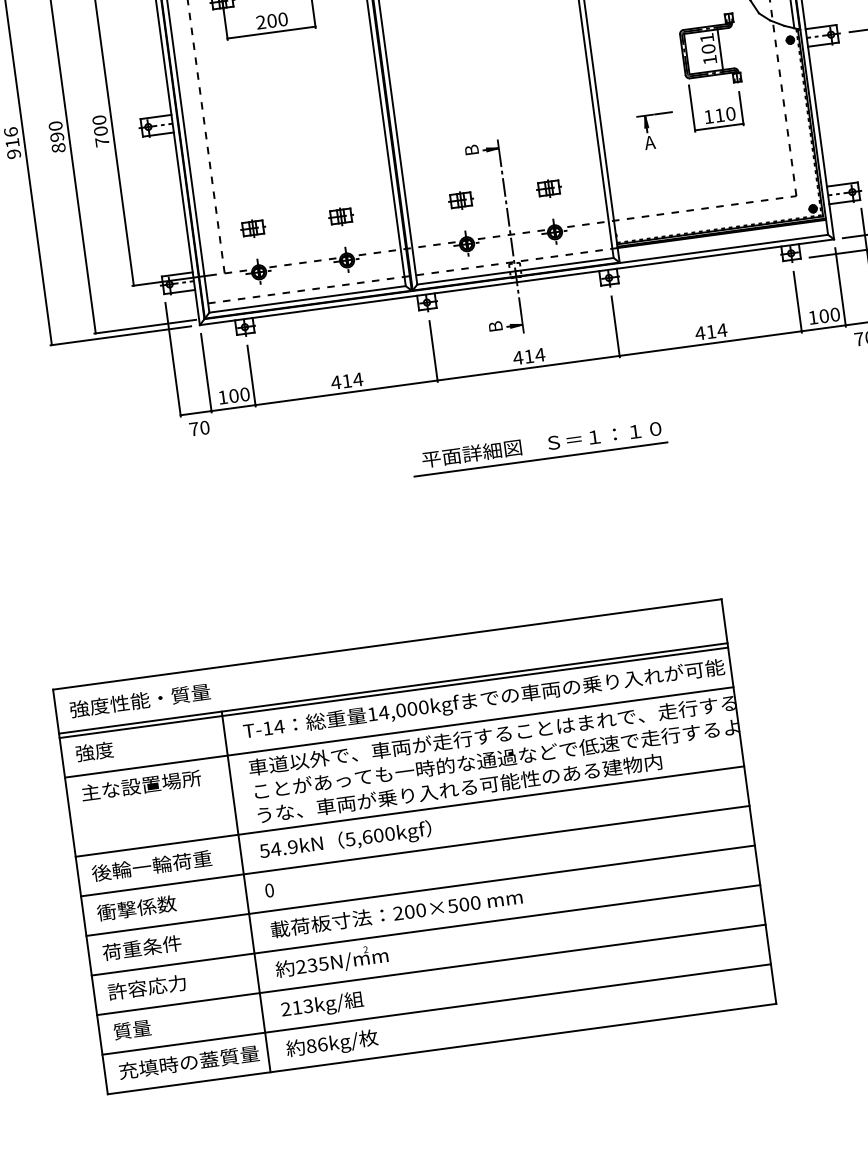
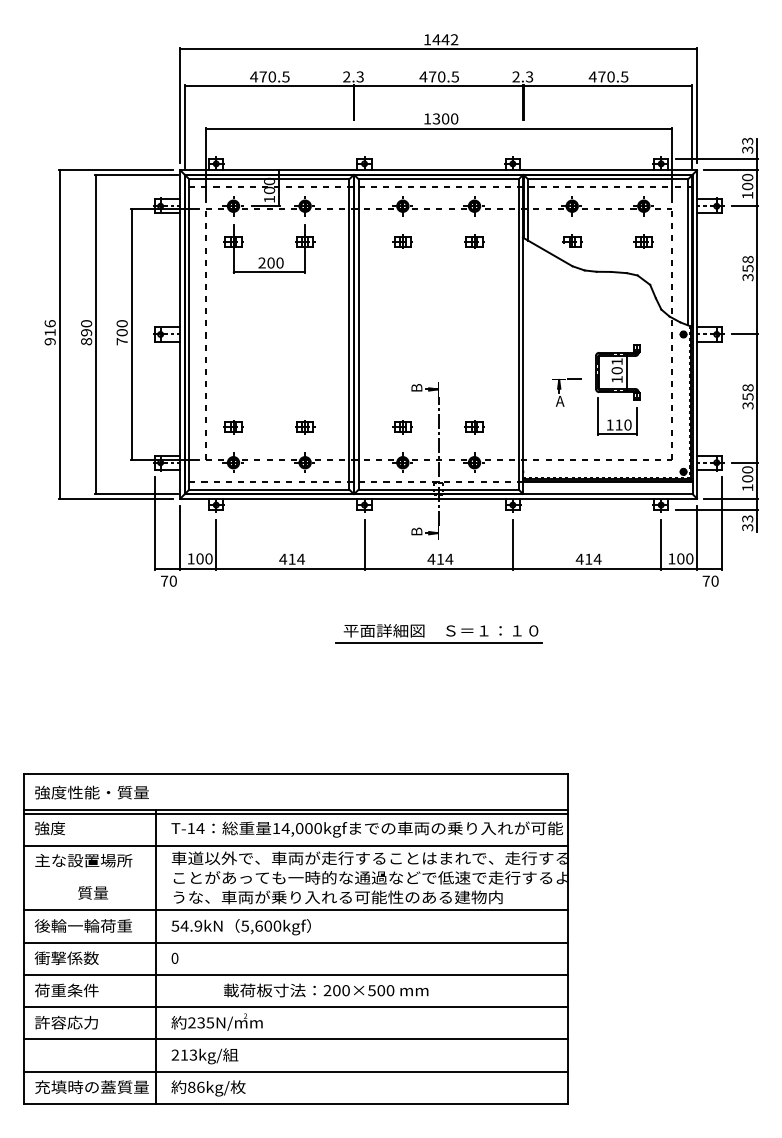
part: (712, 72) -> (617, 389), moved
text: (395, 913) -> (325, 990), moved
text: (131, 1029) -> (92, 892), moved

